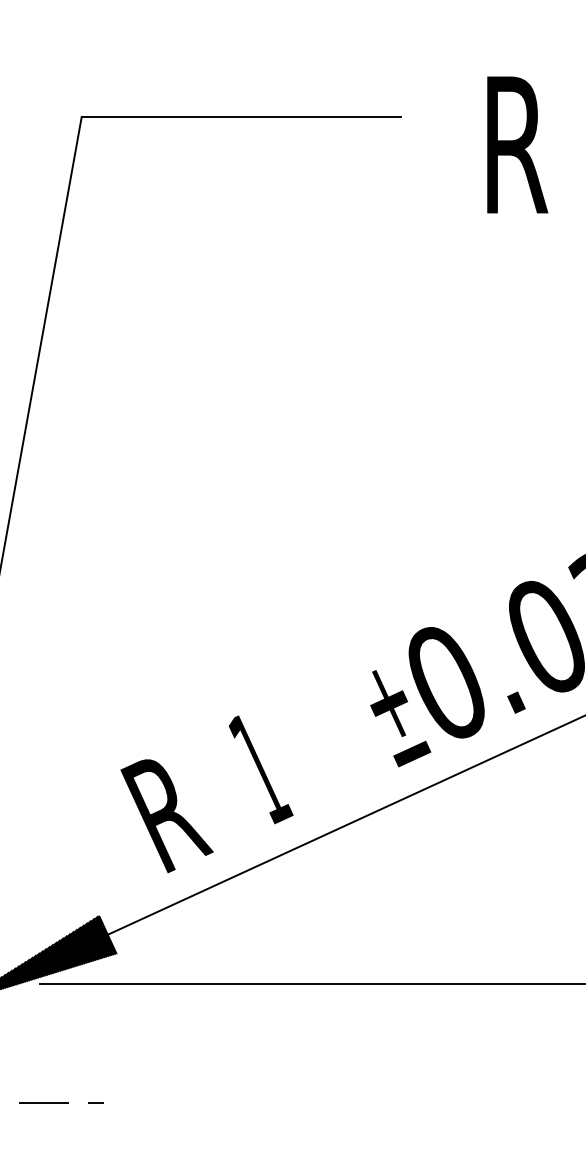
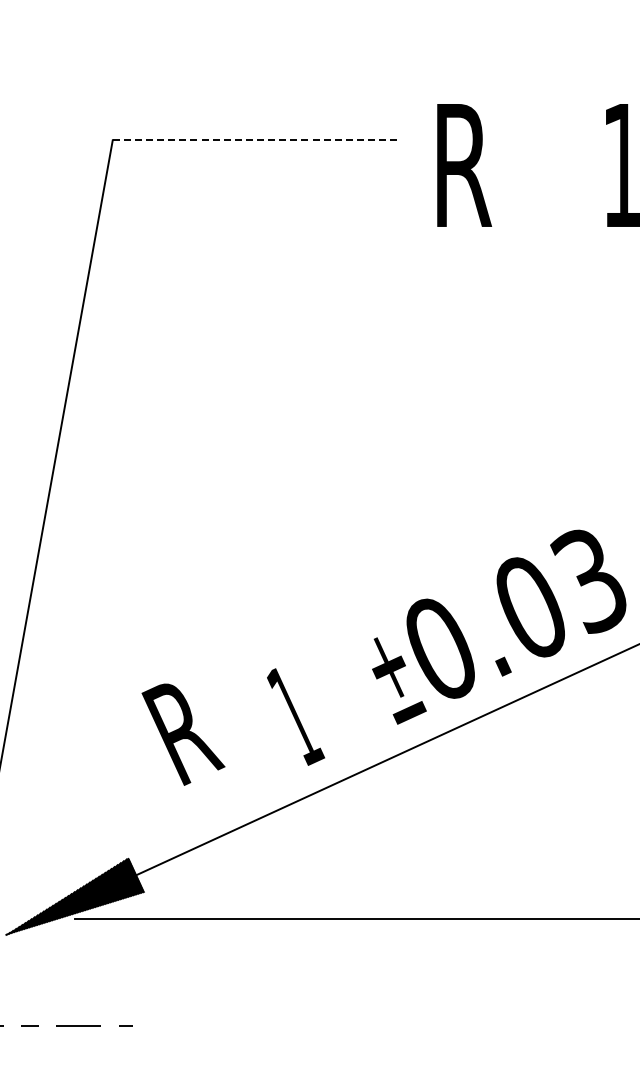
line: (241, 117) -> (256, 140), solid -> dashed
text: (517, 145) -> (464, 165), moved
text: (261, 769) -> (296, 716), moved
text: (167, 815) -> (183, 734), moved

